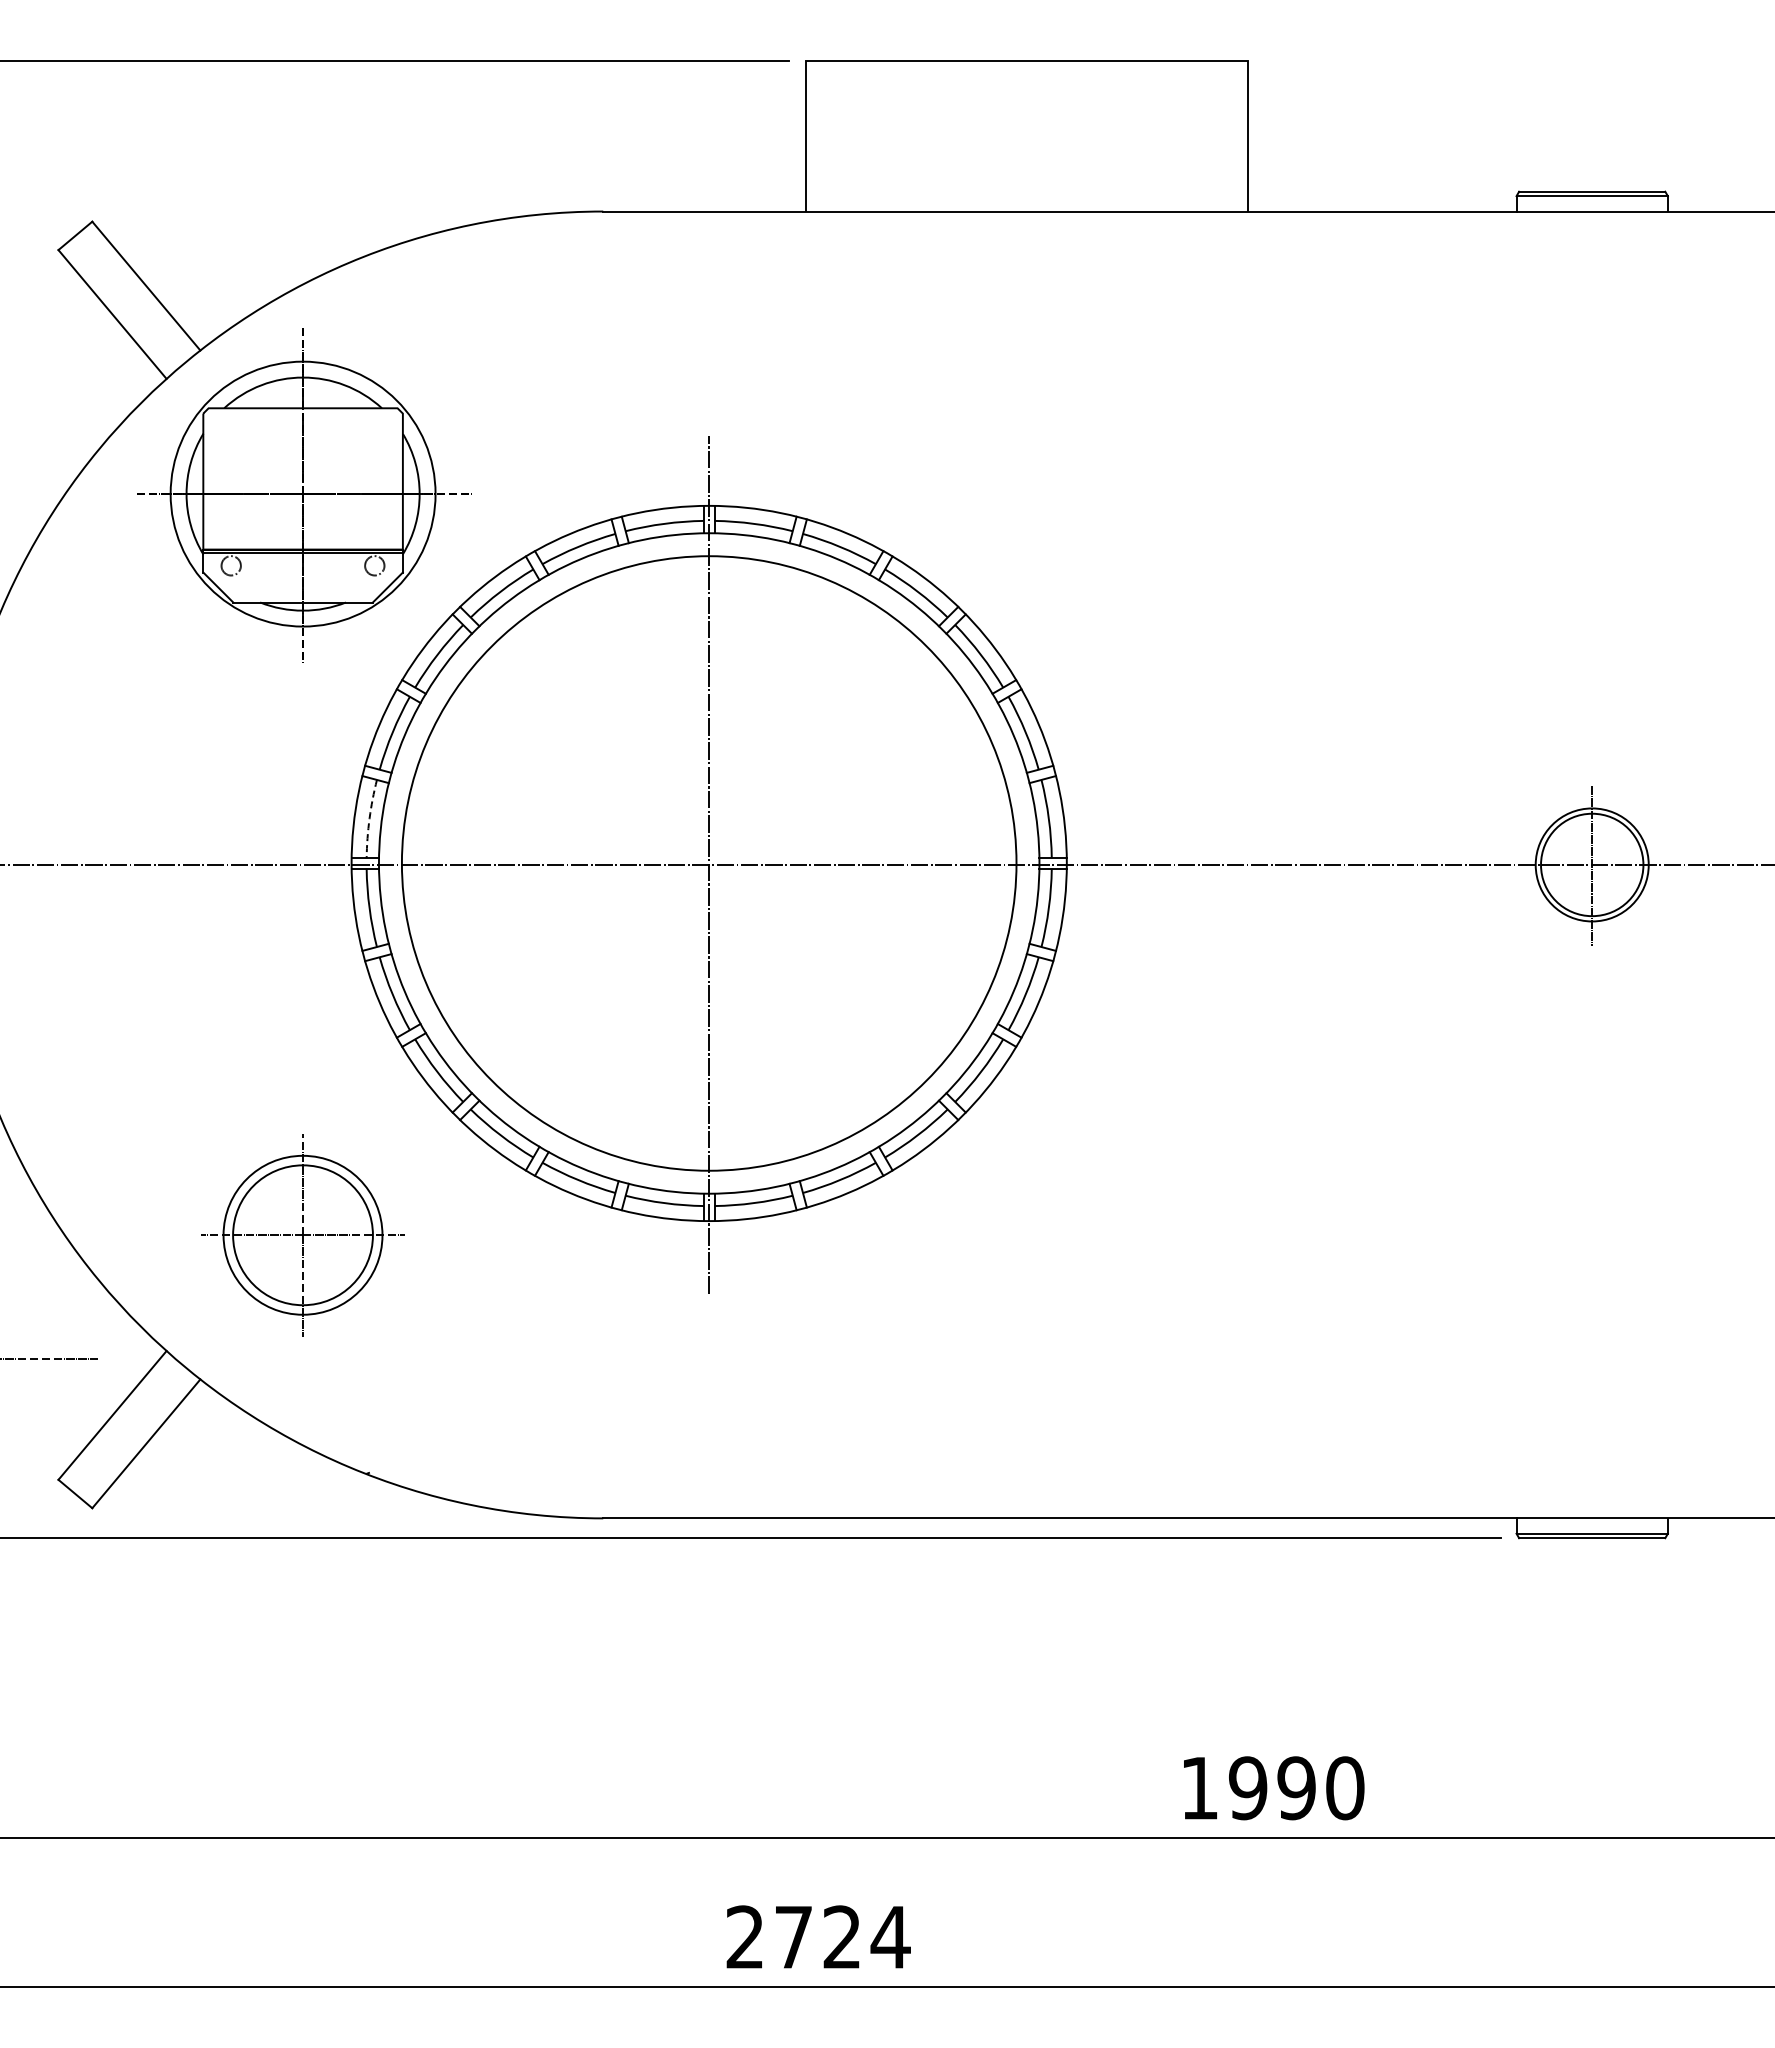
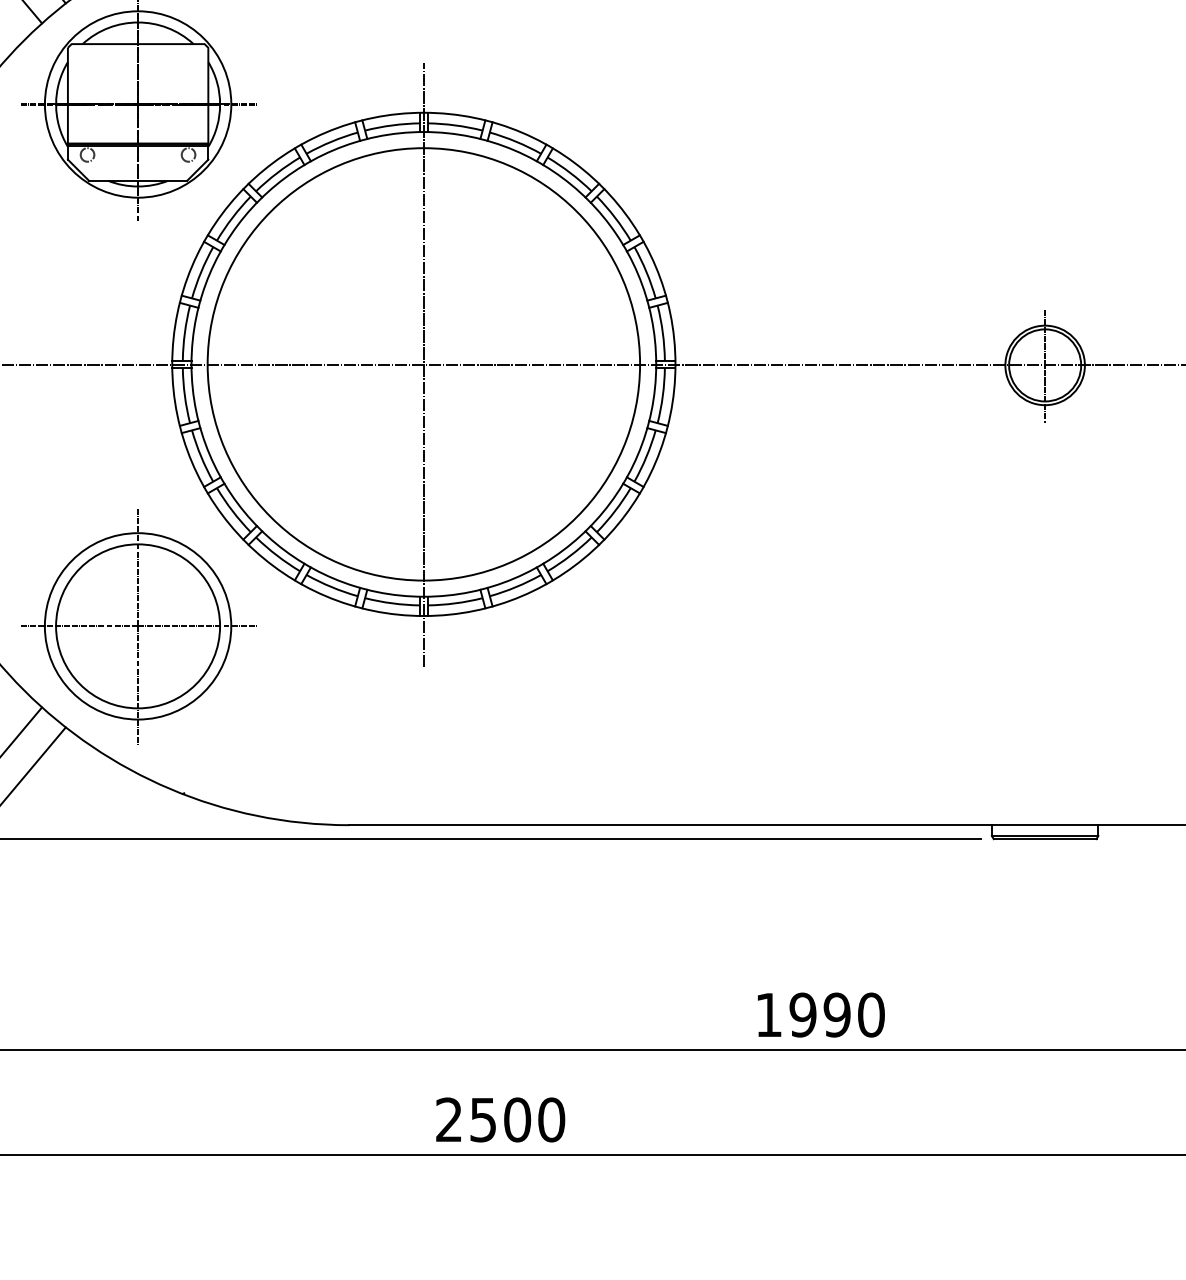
arc: (369, 818) -> (184, 332), dashed -> solid
part: (302, 1234) -> (137, 625), size x1.67
text: (842, 1937) -> (517, 1120), 2724 -> 2500

